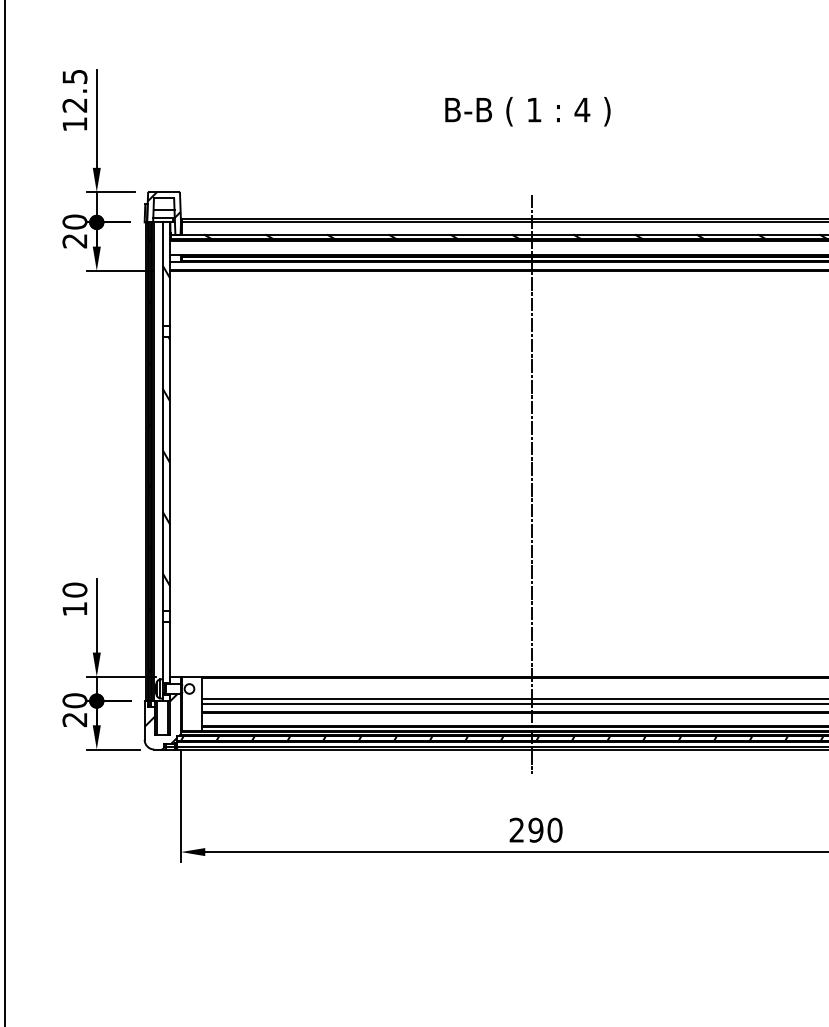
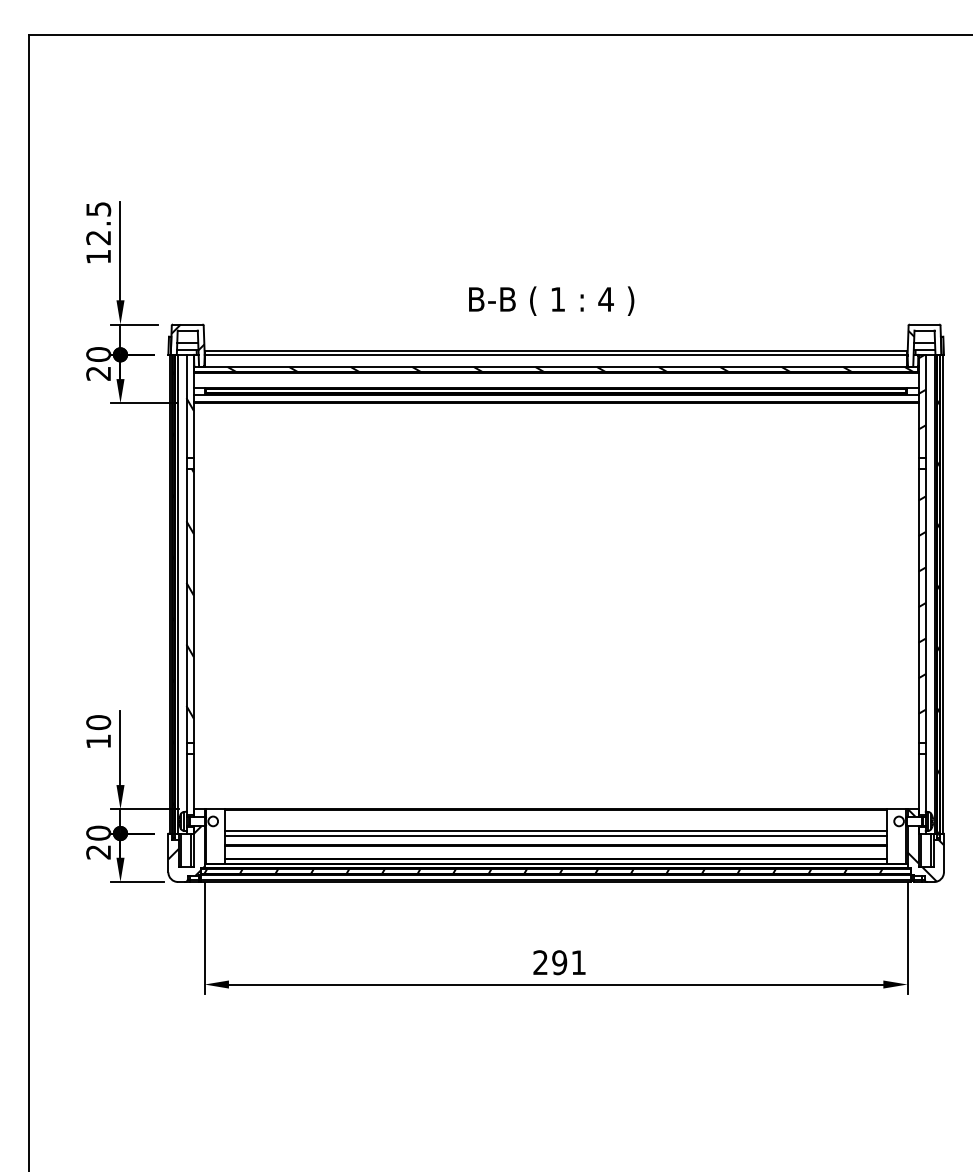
text: (527, 111) -> (551, 300), moved
line: (532, 484) -> (556, 616), removed
text: (554, 830) -> (578, 962), 290 -> 291

